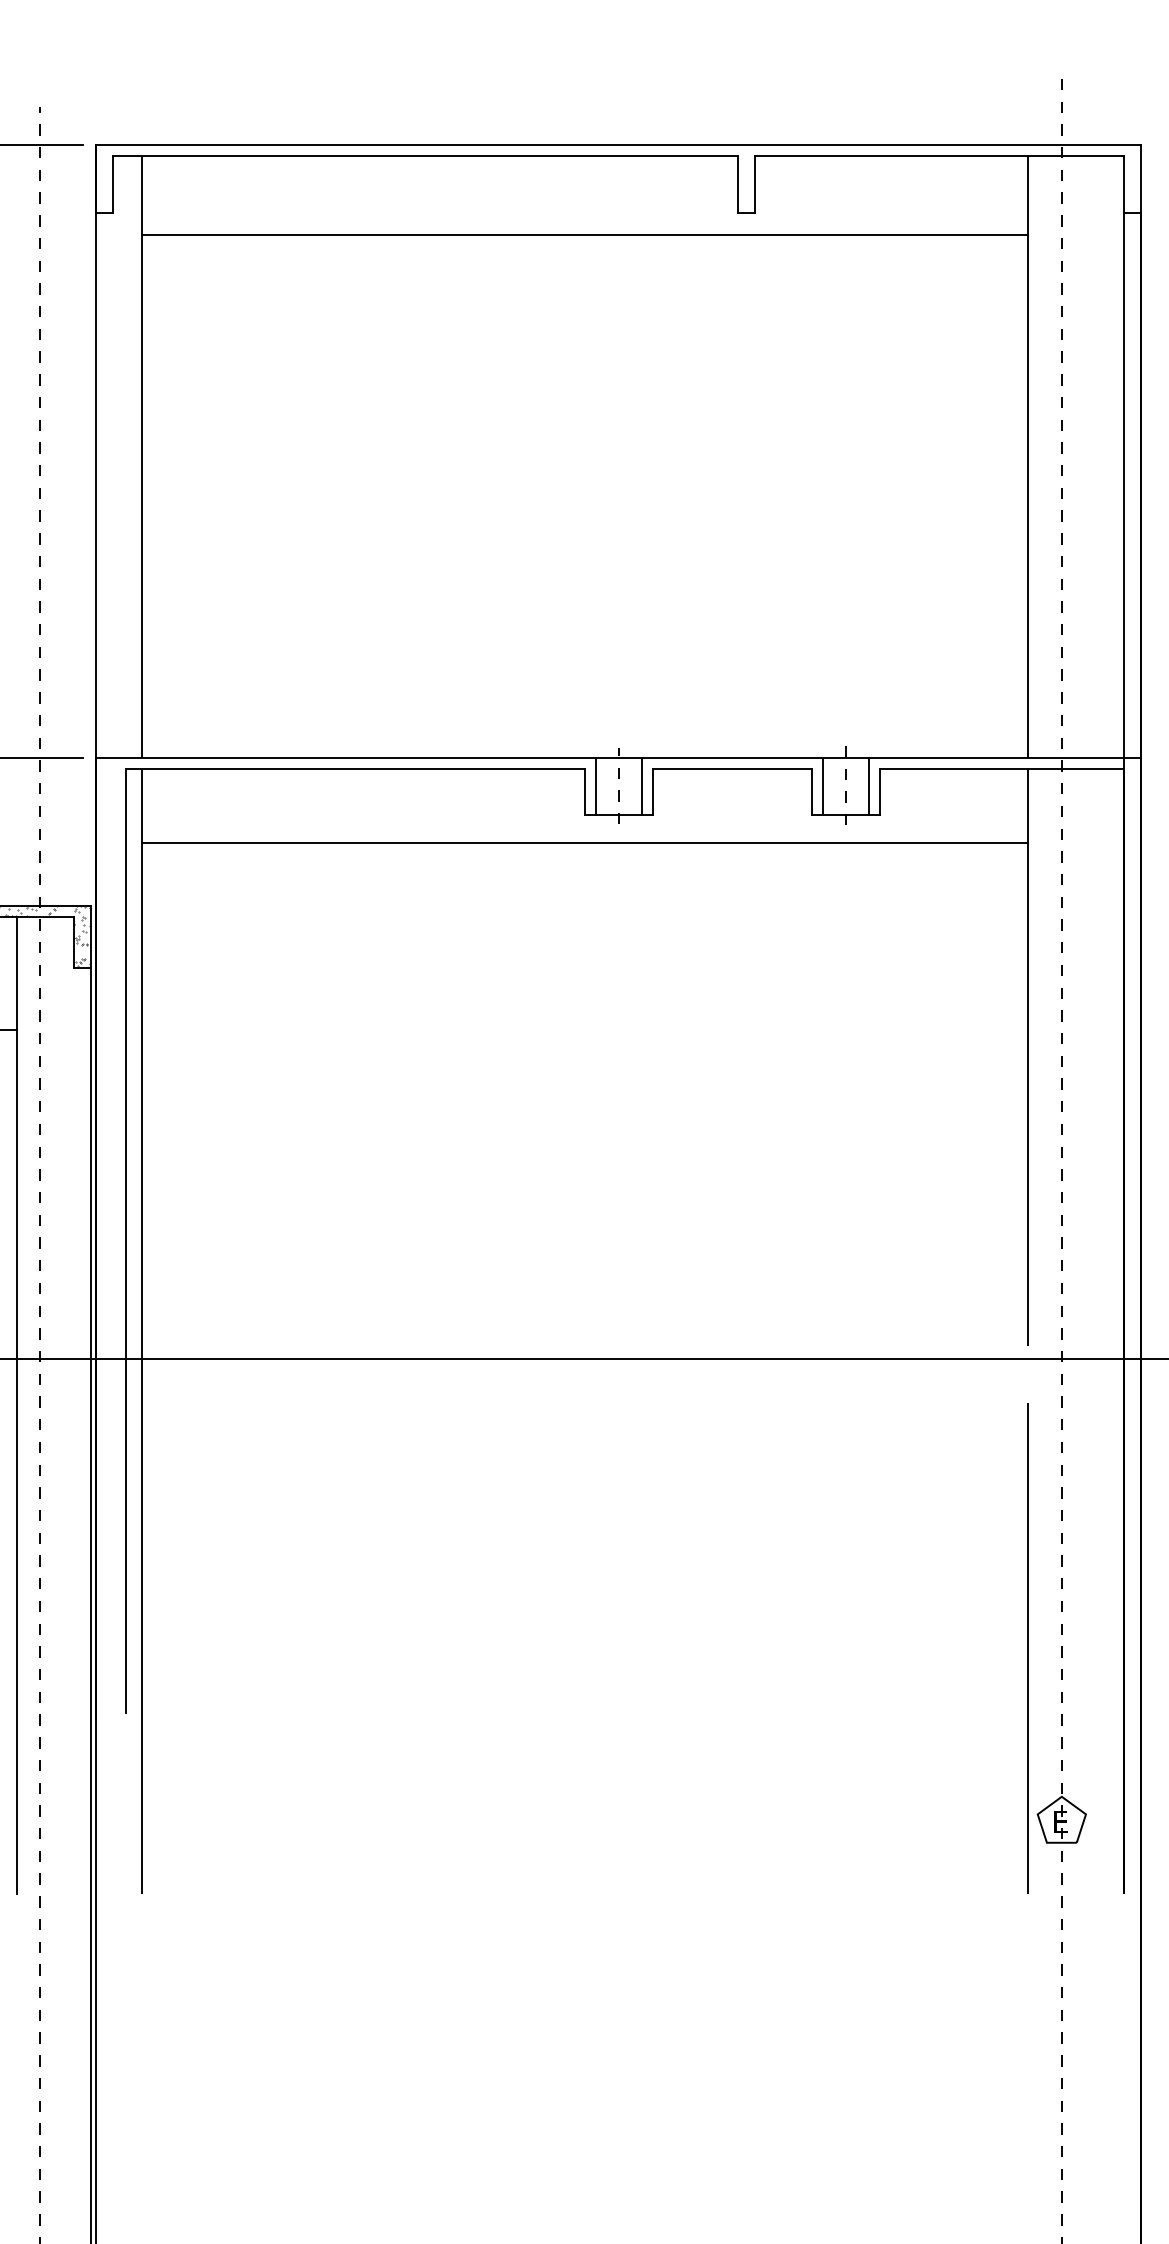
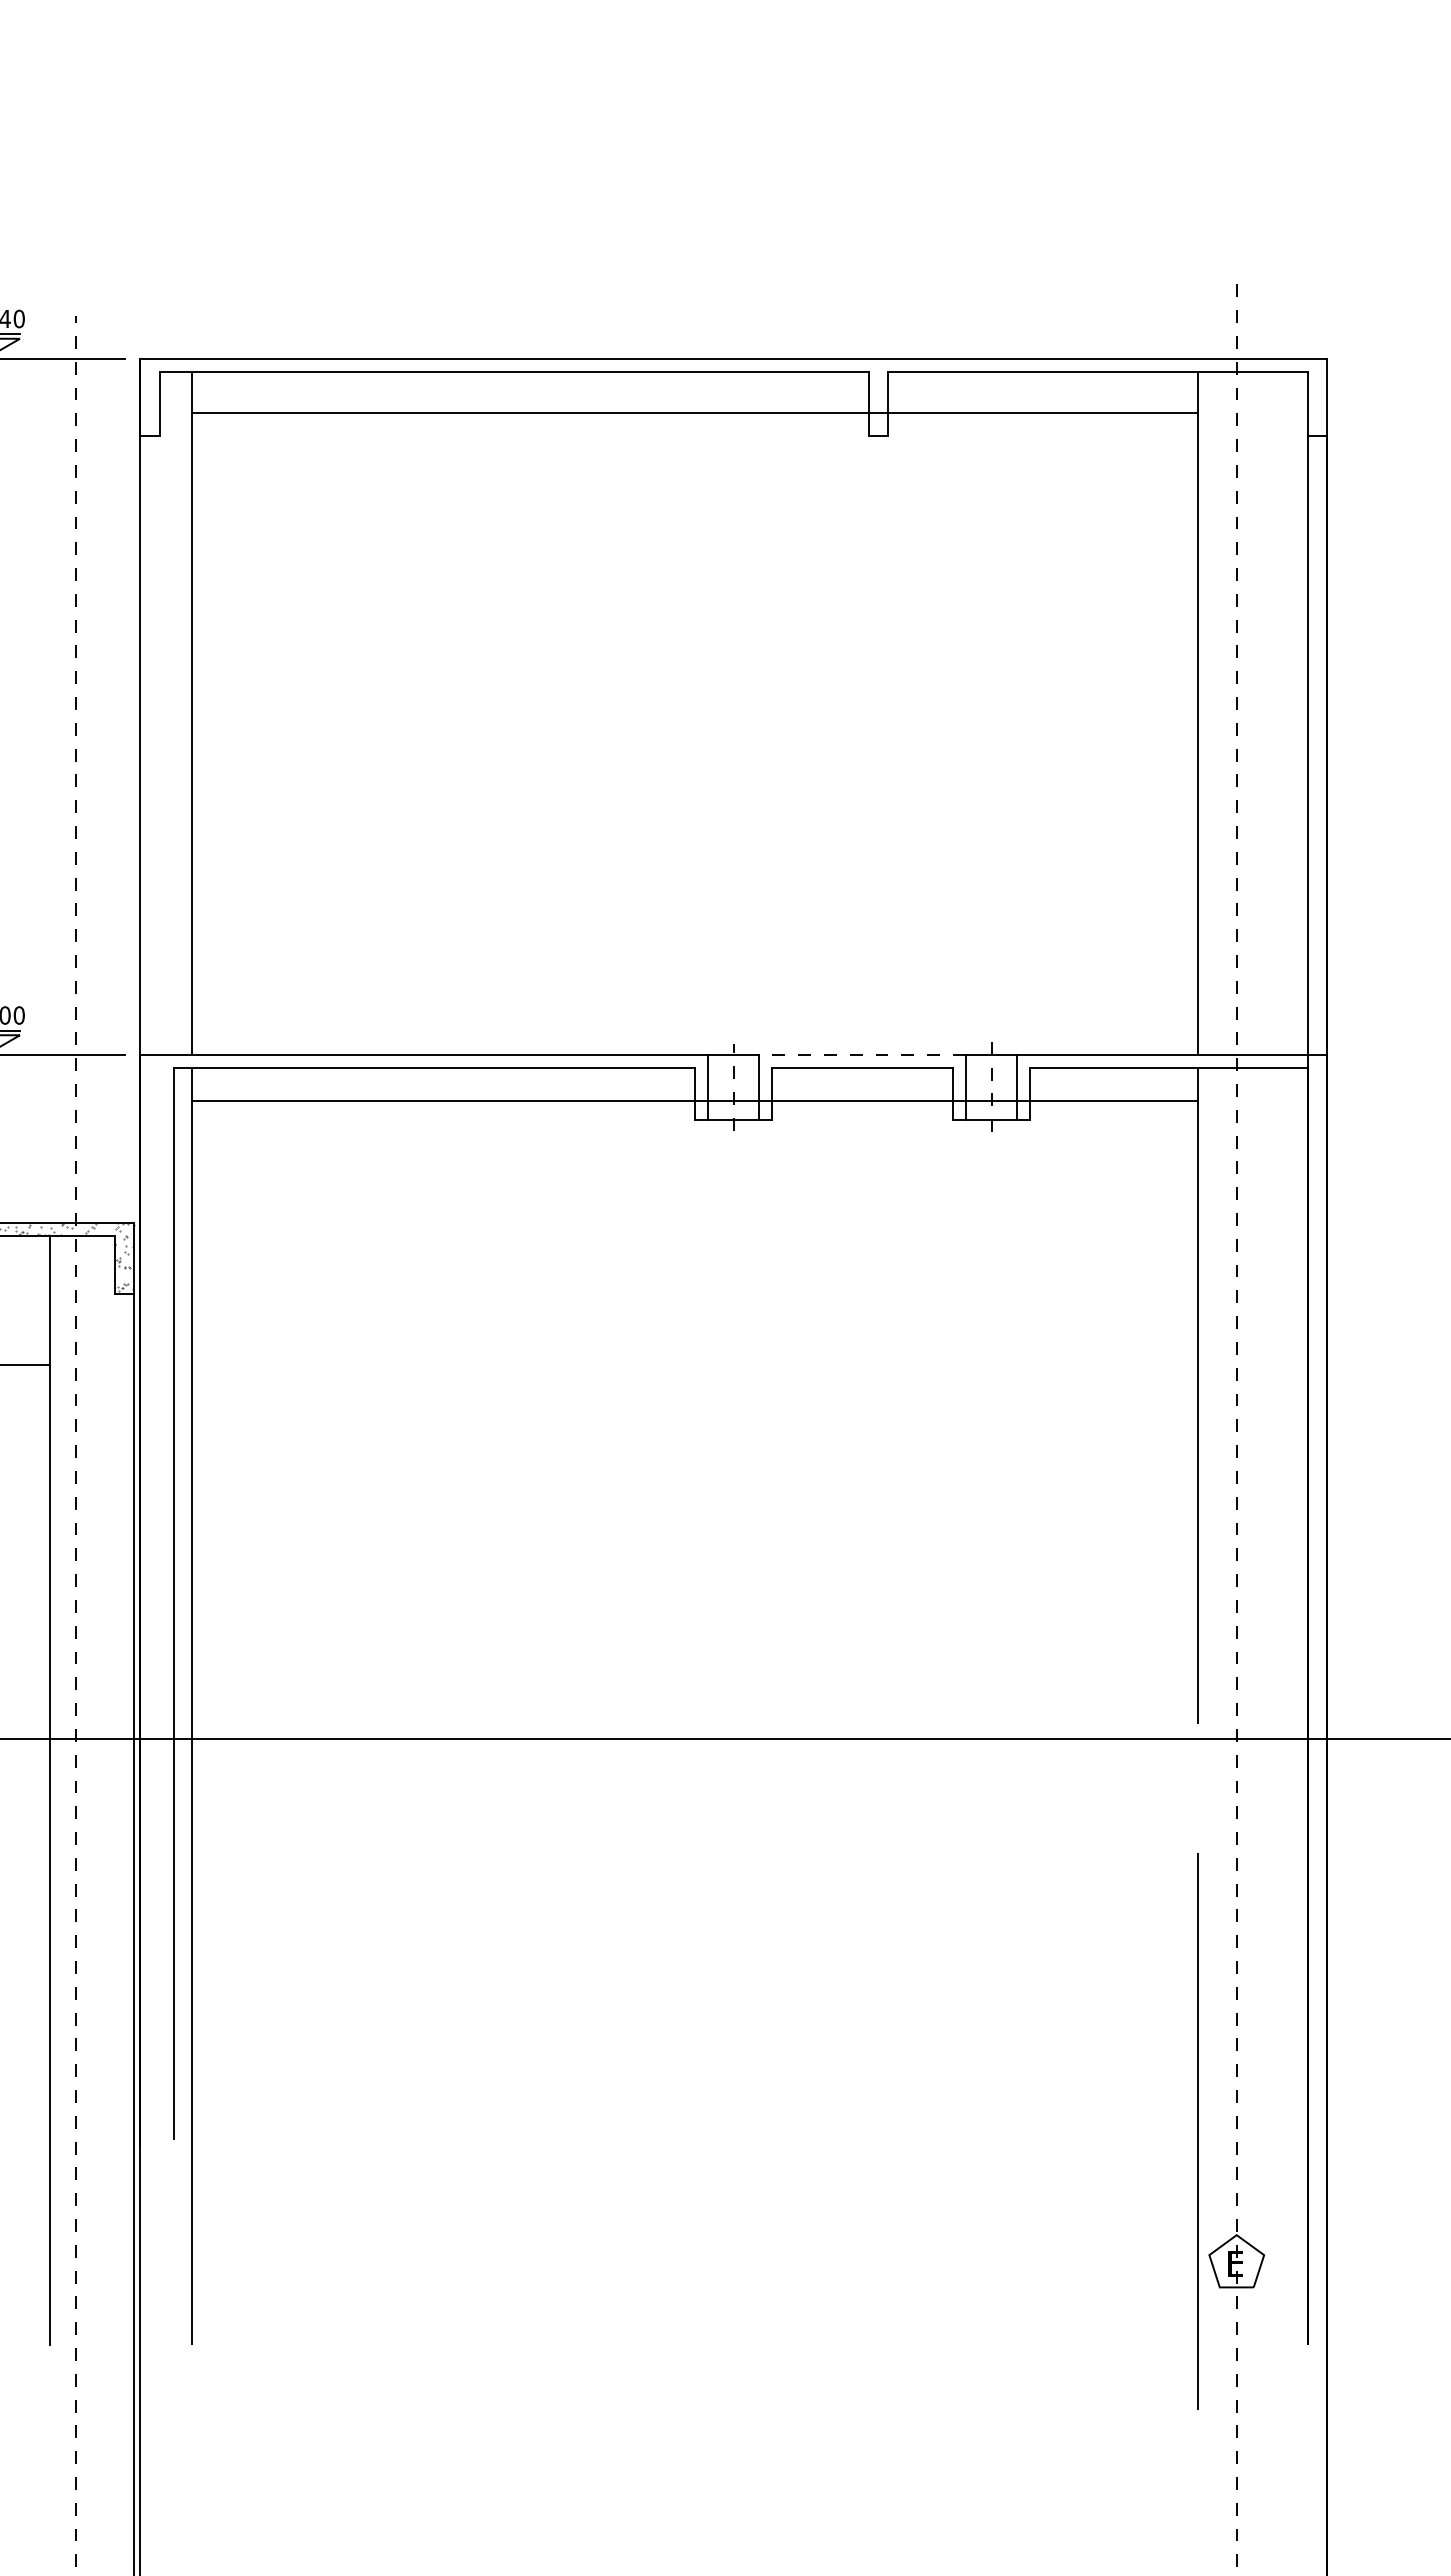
line: (584, 235) -> (694, 413), moved
line: (732, 757) -> (862, 1055), solid -> dashed
line: (584, 843) -> (694, 1101), moved
line: (1027, 1648) -> (1197, 2131), moved

